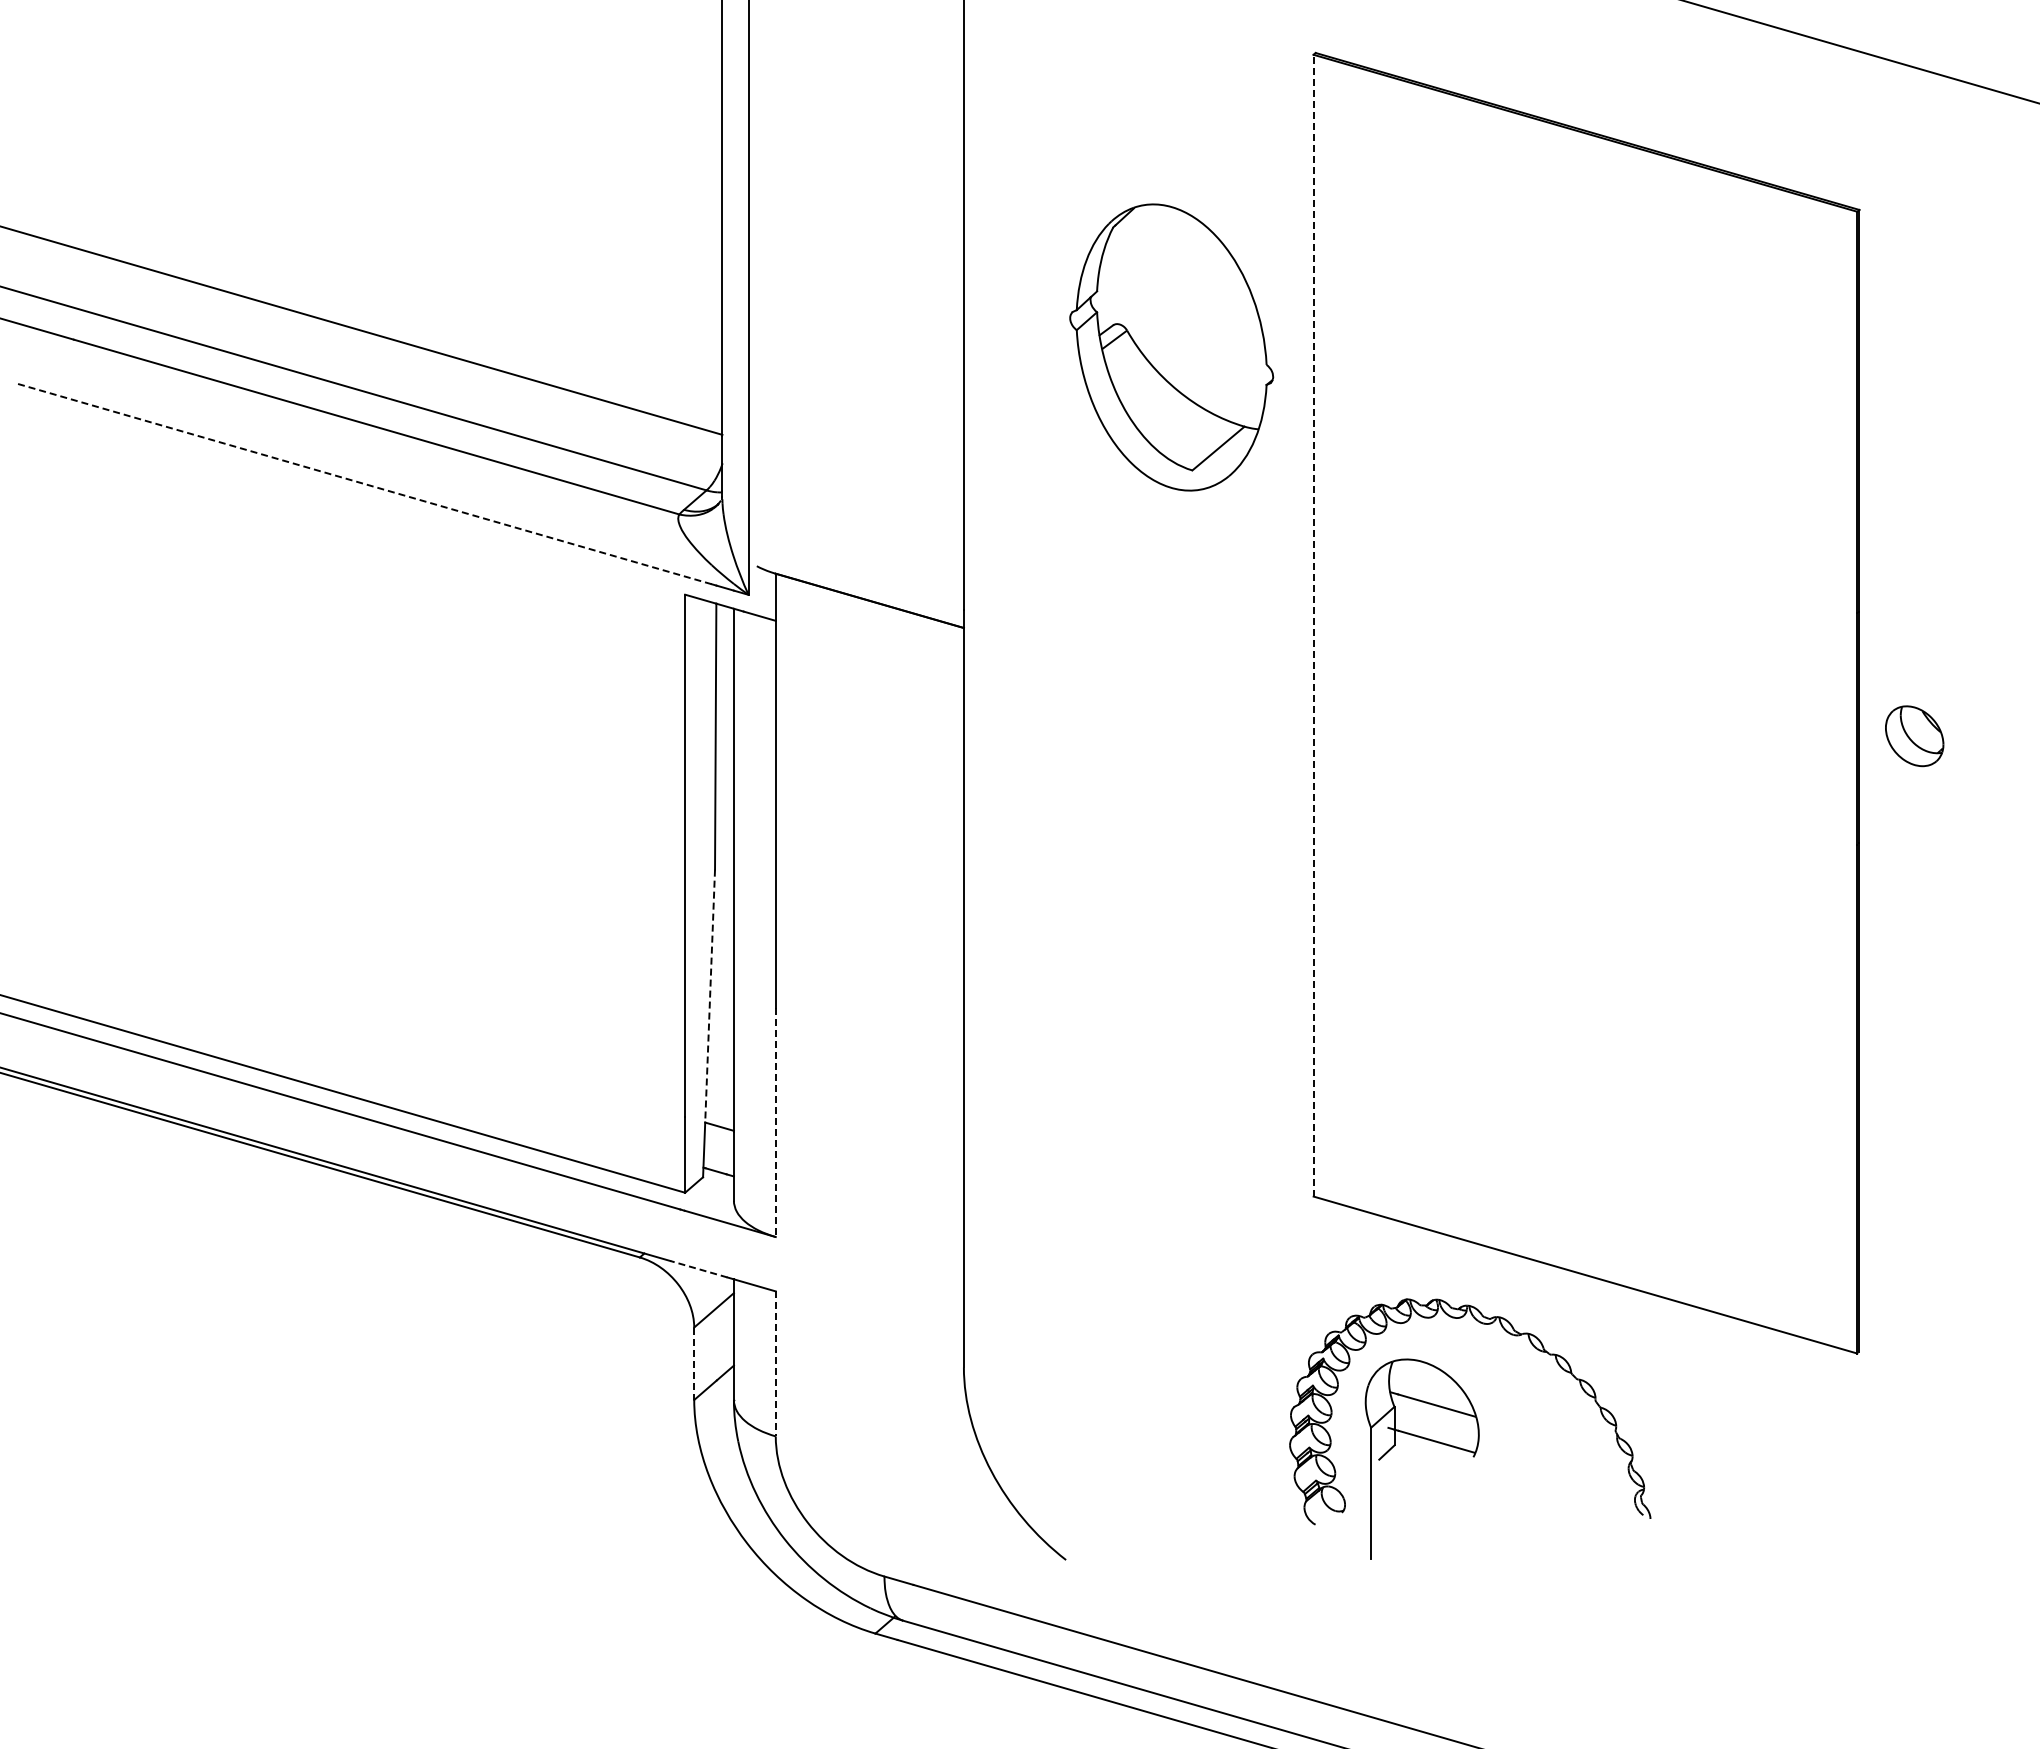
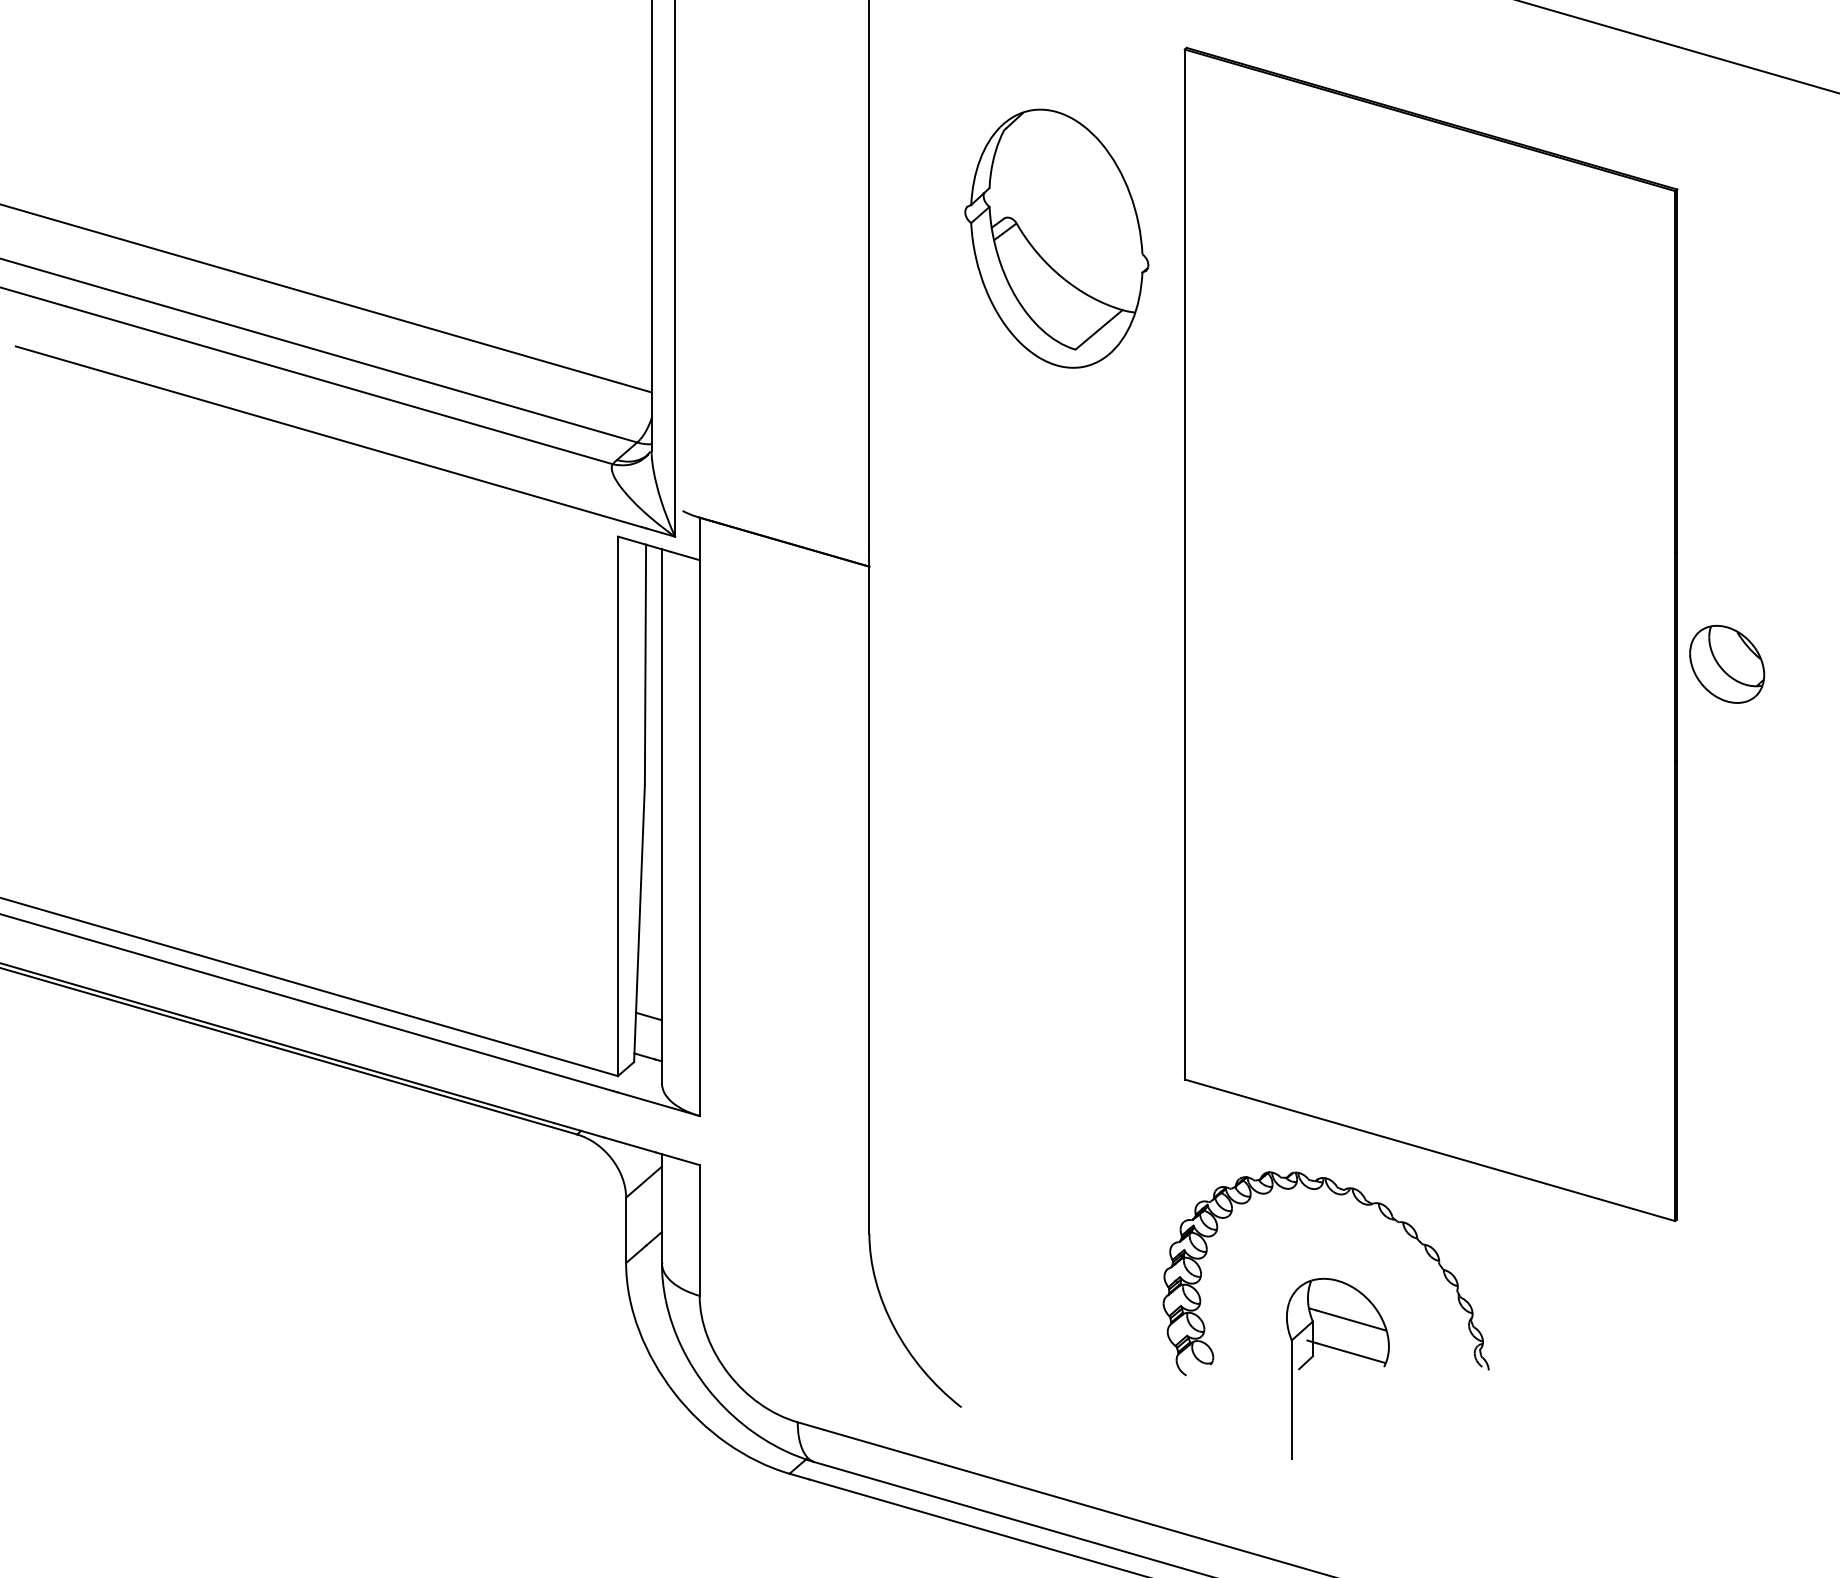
part: (1171, 347) -> (1056, 238), moved
line: (364, 483) -> (328, 436), dashed -> solid
line: (1313, 625) -> (1184, 564), dashed -> solid
part: (1914, 735) -> (1726, 663), size x1.43
line: (710, 996) -> (640, 899), dashed -> solid
line: (775, 1123) -> (699, 1013), dashed -> solid
line: (698, 1269) -> (629, 1145), dashed -> solid
line: (775, 1363) -> (699, 1230), dashed -> solid
line: (694, 1364) -> (626, 1231), dashed -> solid
part: (1427, 1440) -> (1342, 1351), moved

